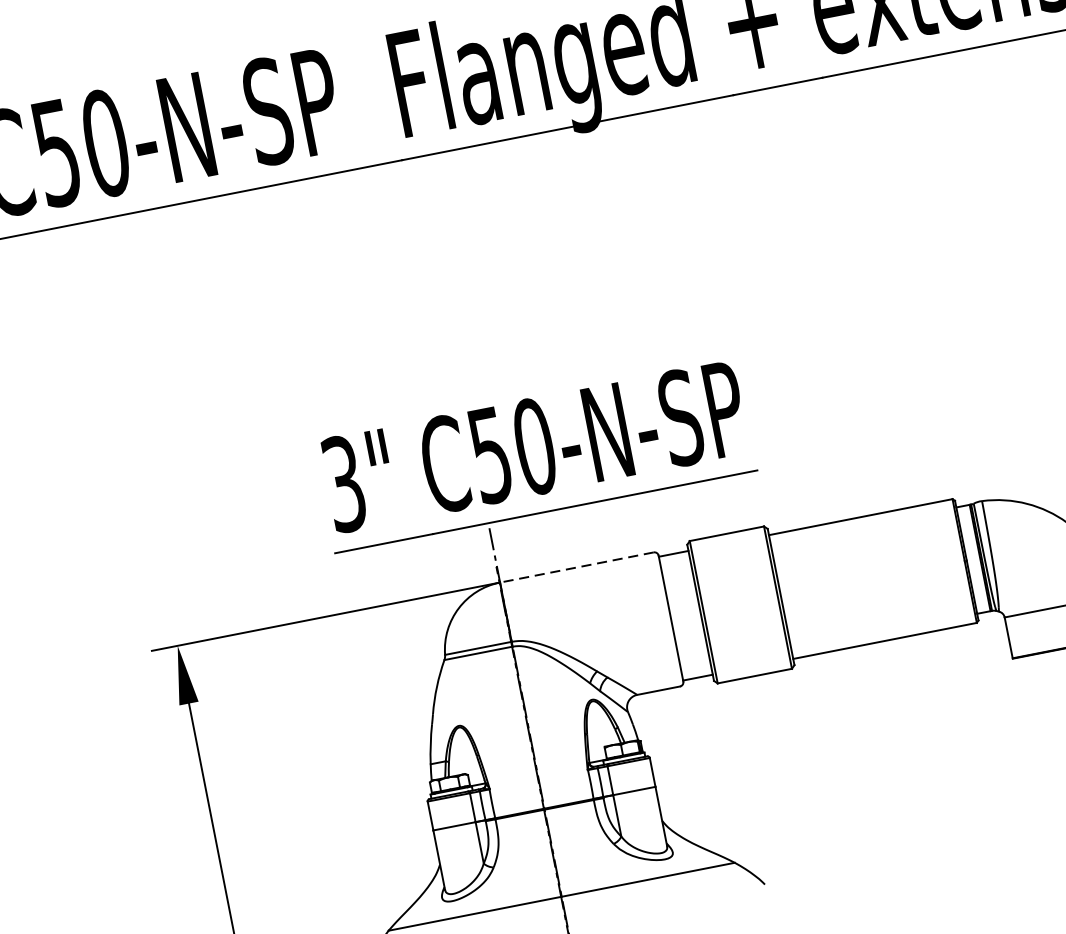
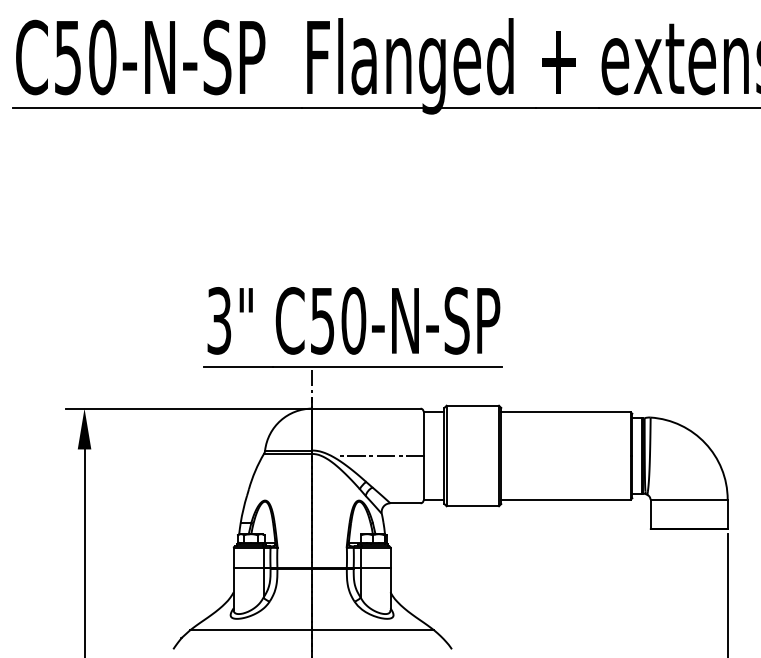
line: (575, 567) -> (365, 408), dashed -> solid
line: (611, 629) -> (381, 455), added

